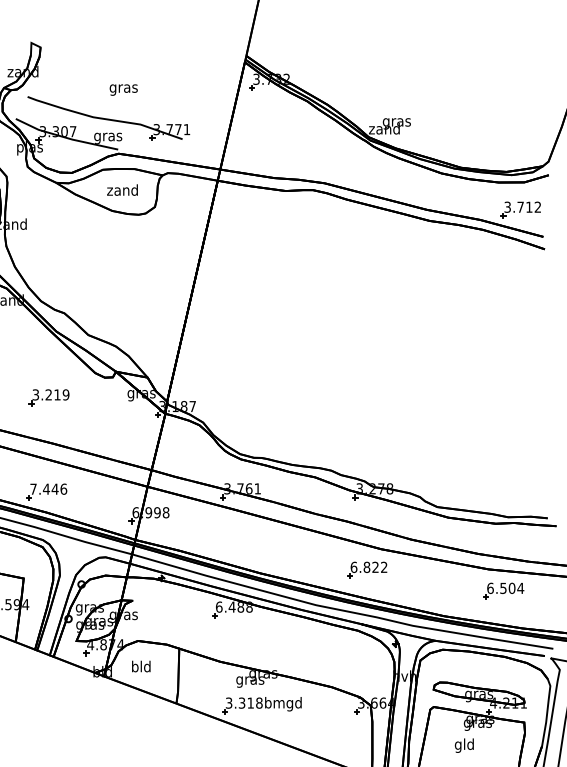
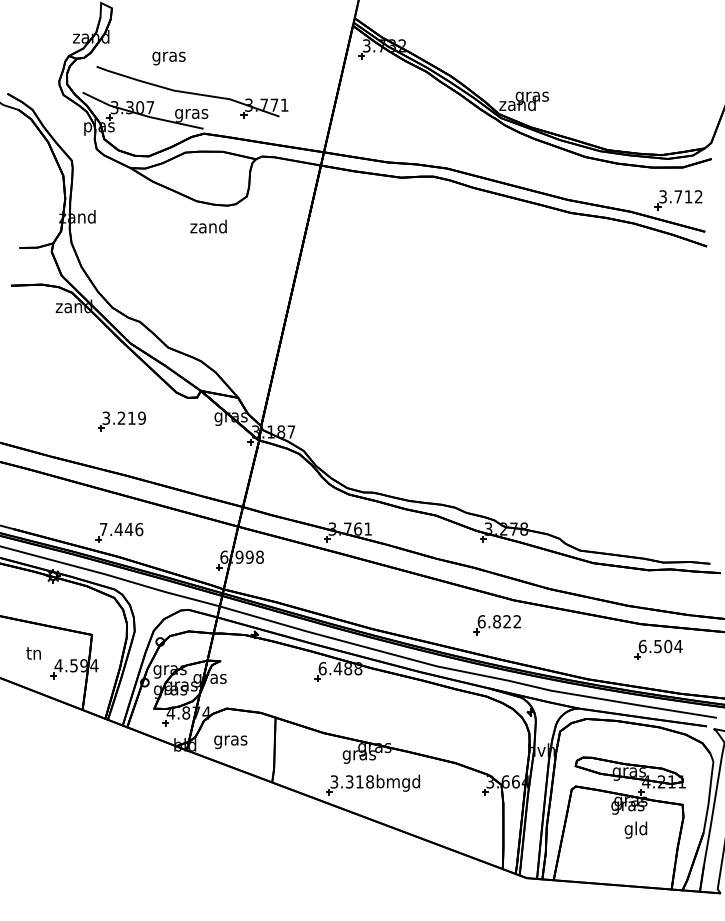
text: (123, 90) -> (168, 58), moved
text: (122, 190) -> (208, 226), moved
text: (141, 668) -> (230, 740), bld -> gras
text: (464, 745) -> (635, 829), moved

